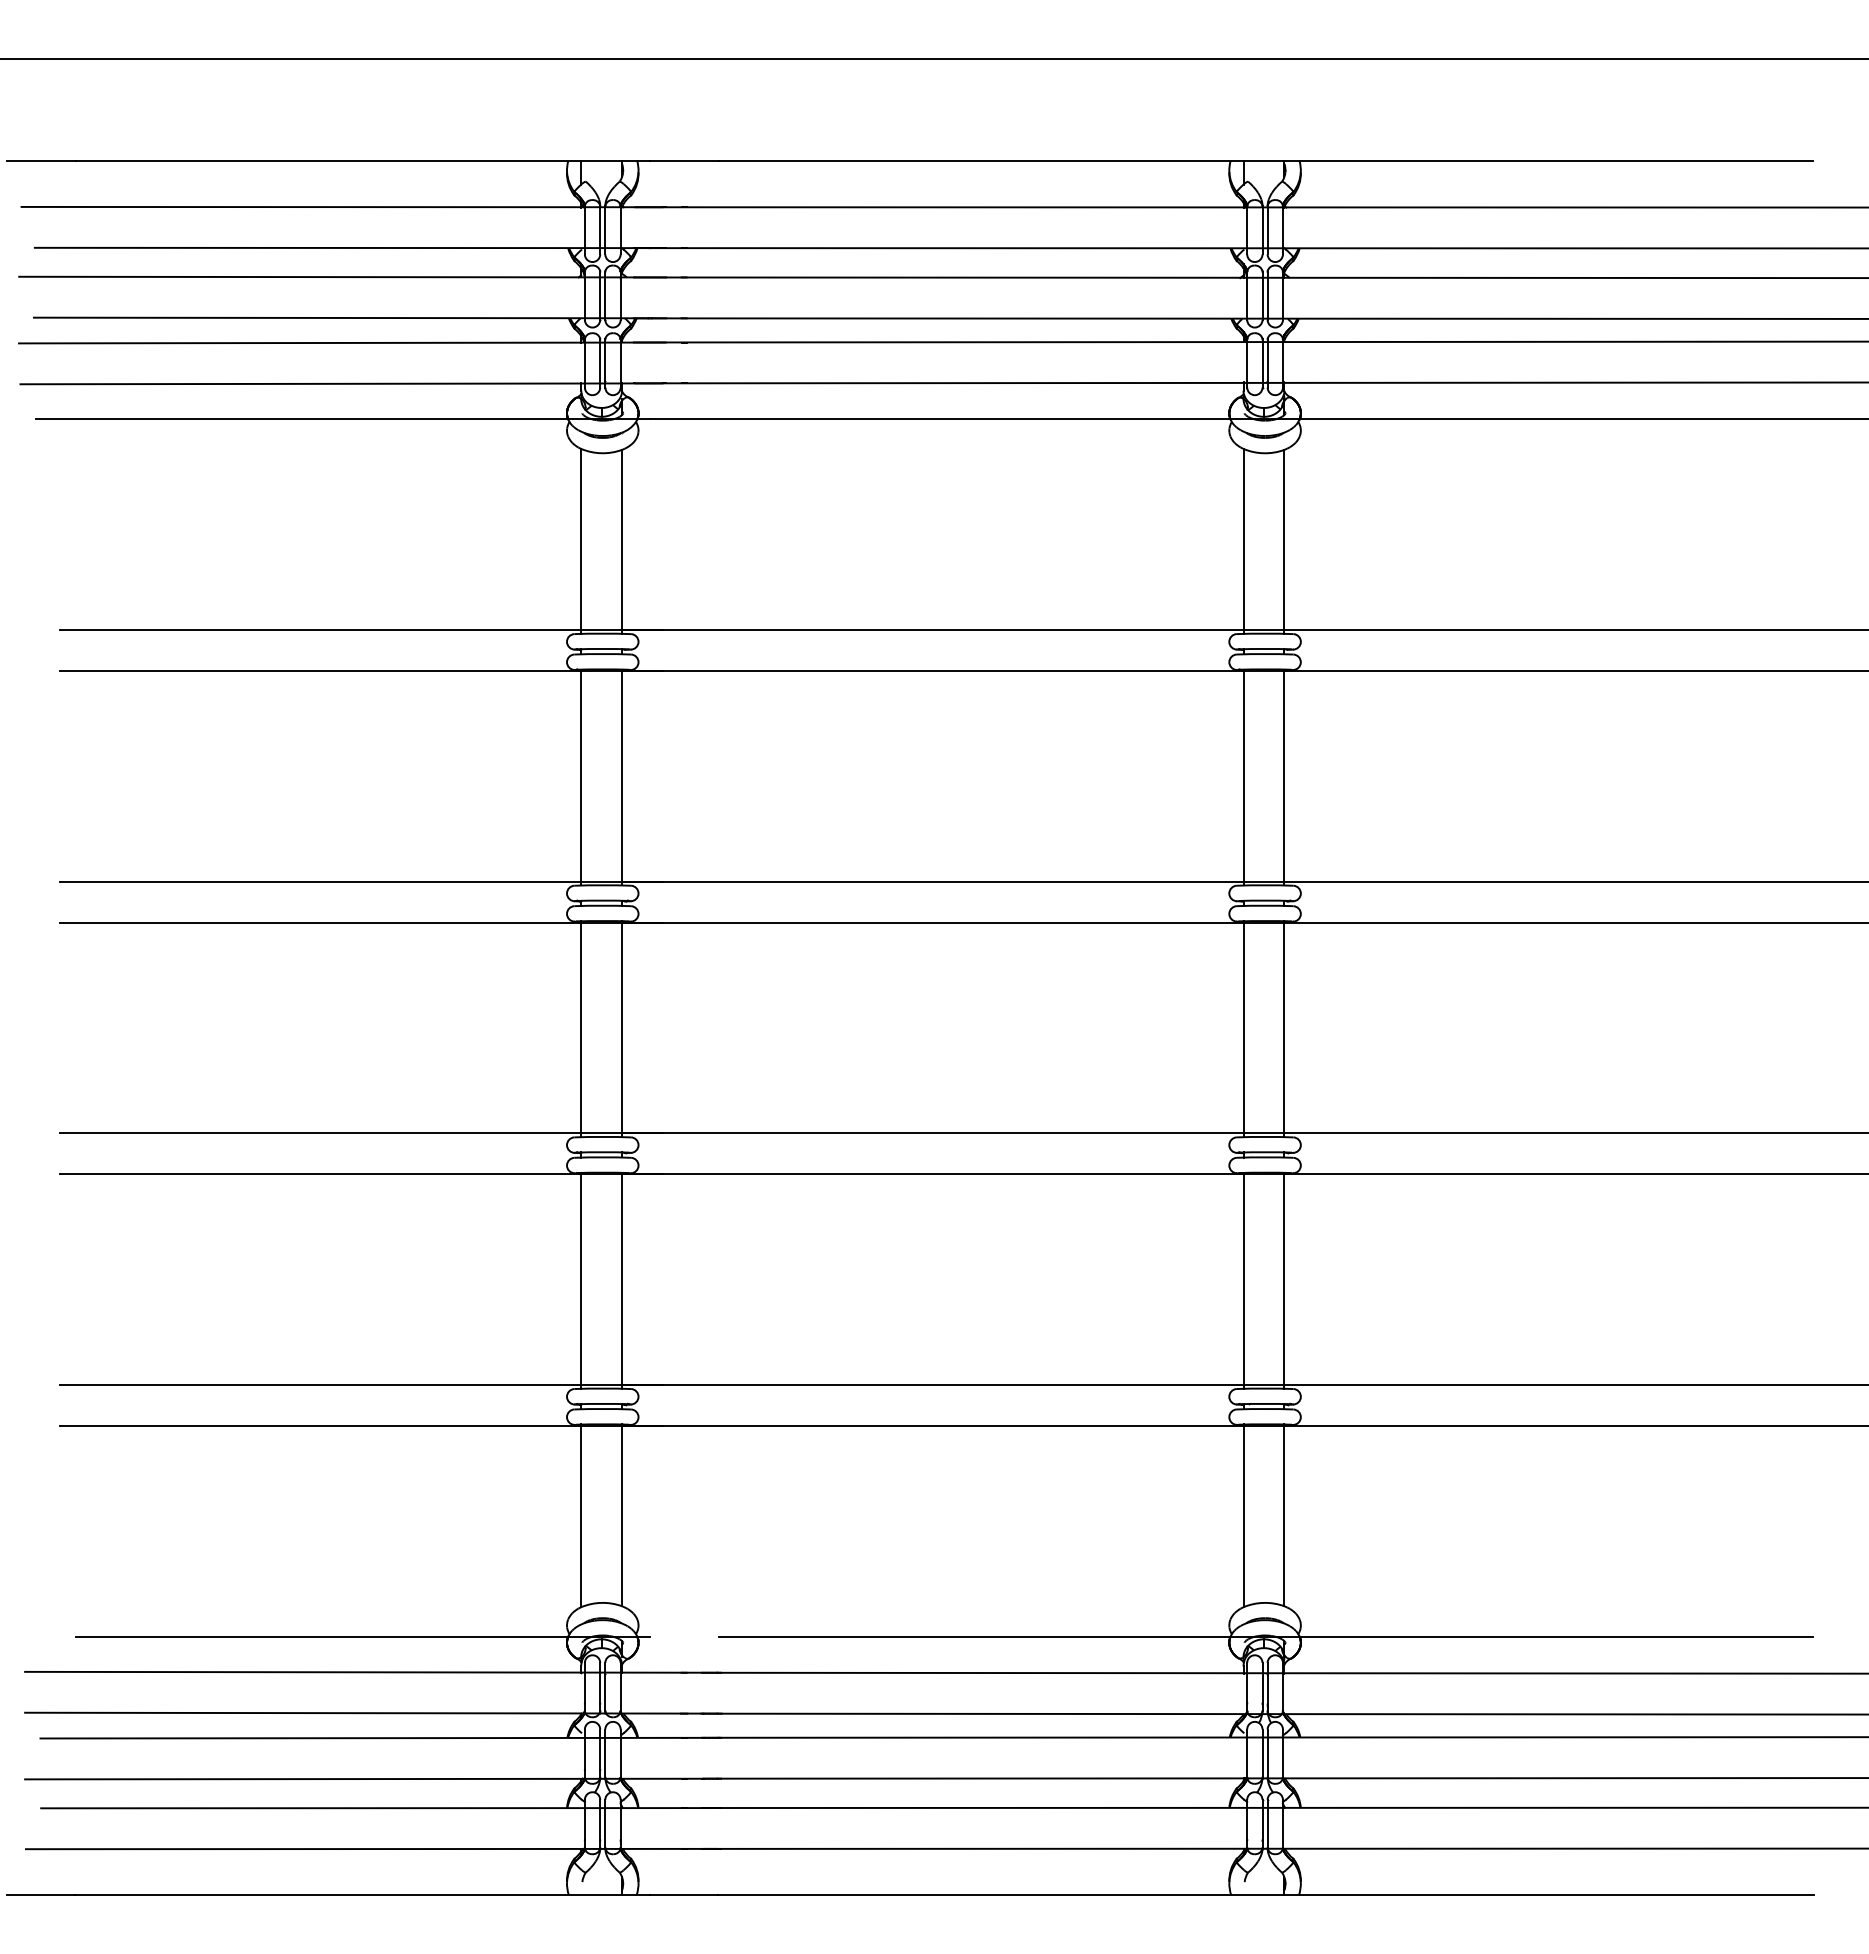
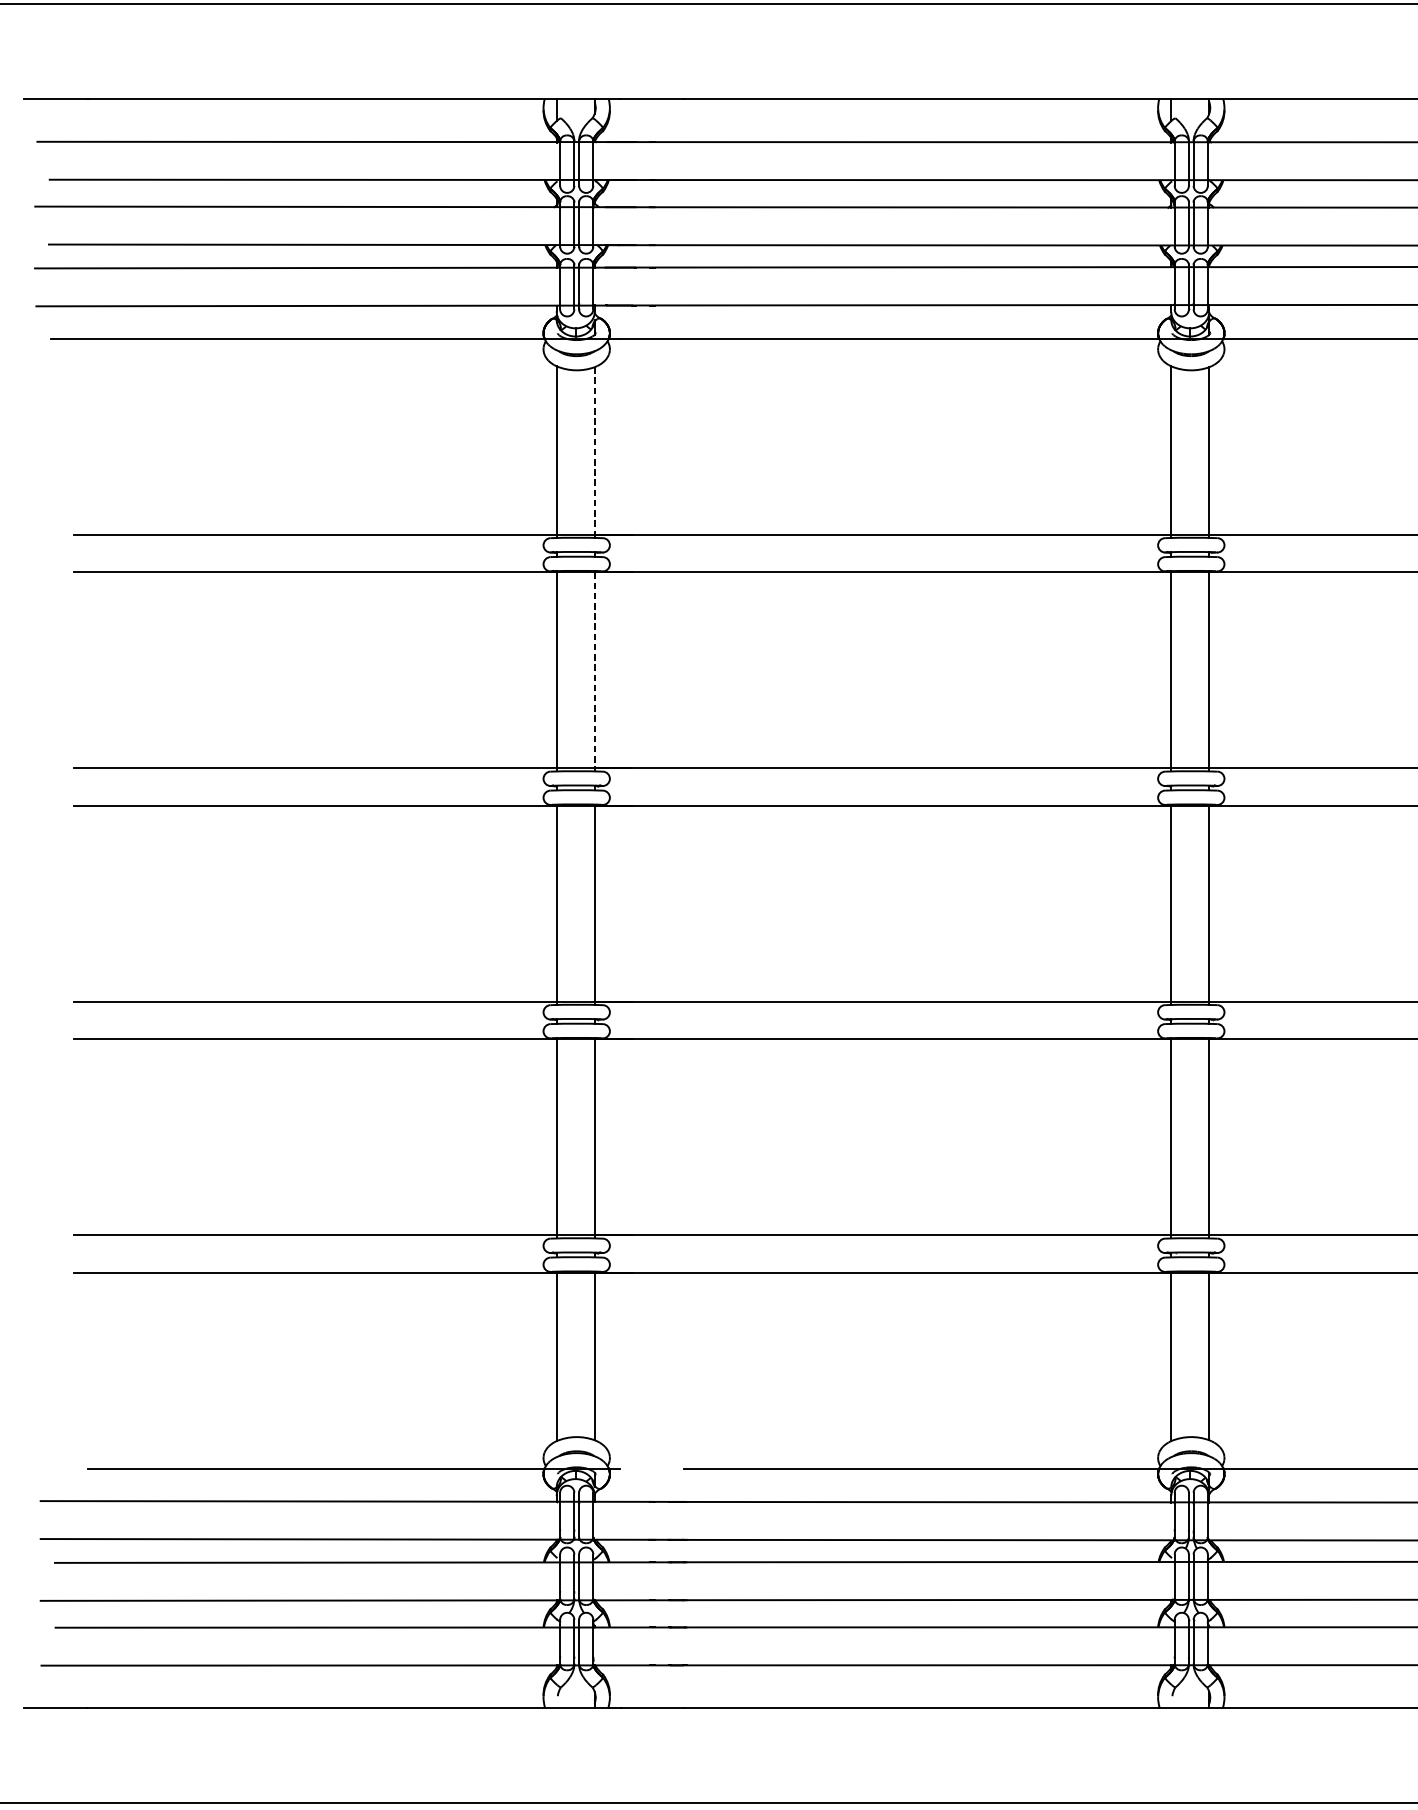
line: (622, 540) -> (595, 451), solid -> dashed
line: (622, 776) -> (595, 670), solid -> dashed

